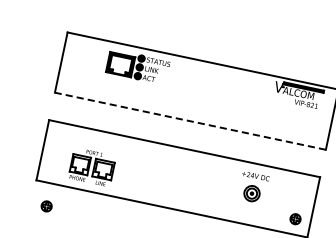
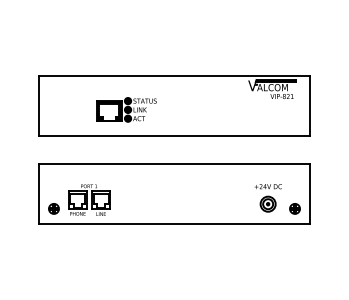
part: (138, 66) -> (126, 109), moved
line: (190, 121) -> (174, 136), dashed -> solid
part: (252, 187) -> (267, 198), moved
part: (46, 205) -> (53, 208), moved

